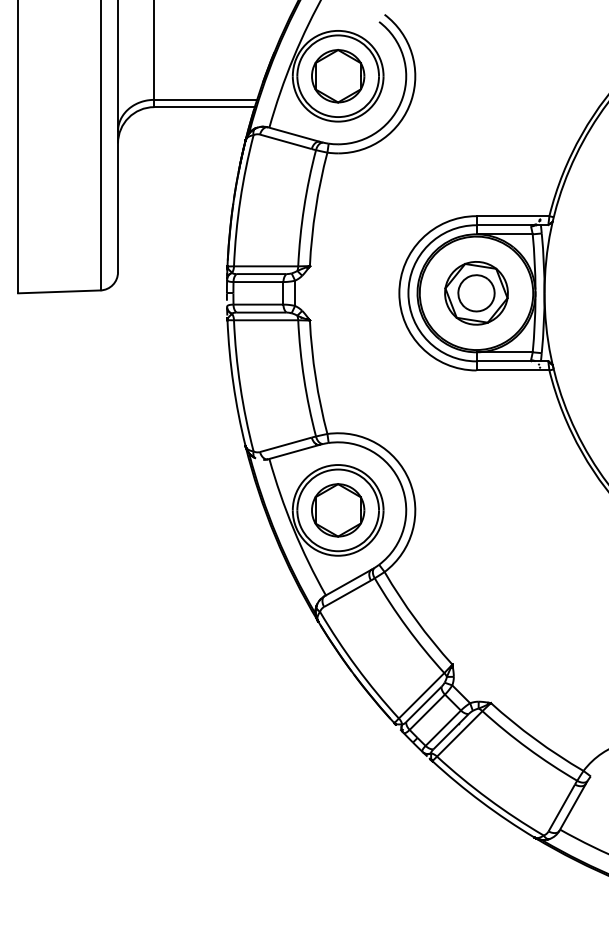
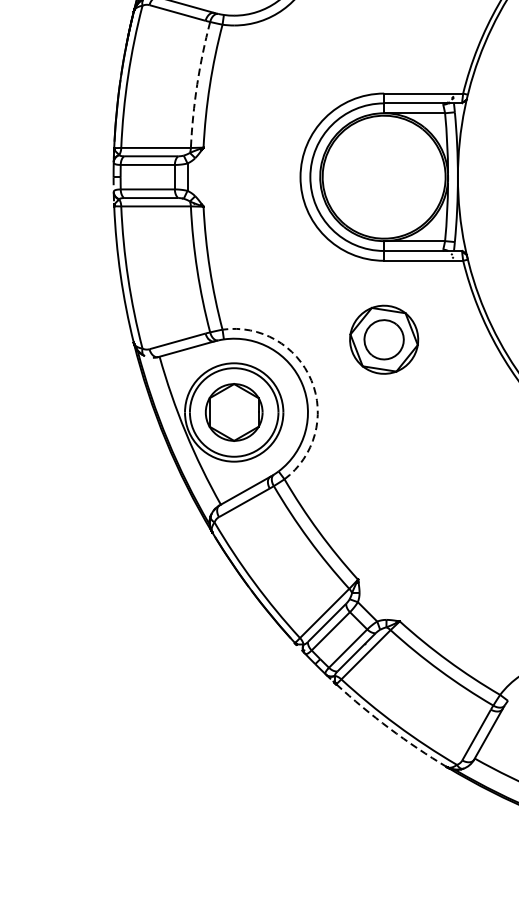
arc: (304, 207) -> (197, 84), solid -> dashed
part: (476, 293) -> (384, 339), moved
arc: (409, 480) -> (311, 380), solid -> dashed
arc: (481, 801) -> (389, 728), solid -> dashed

